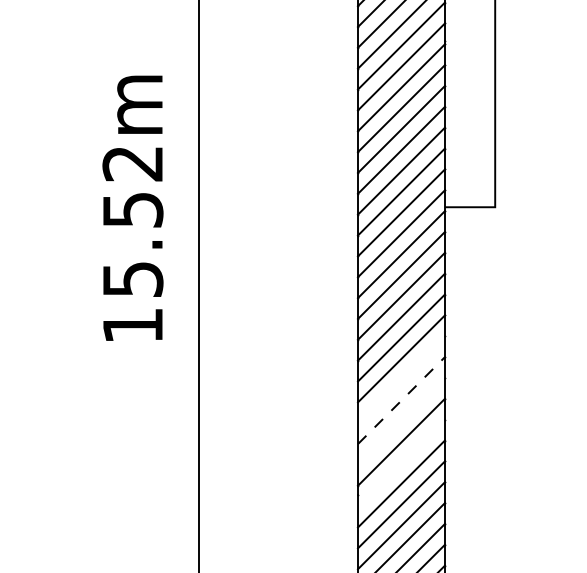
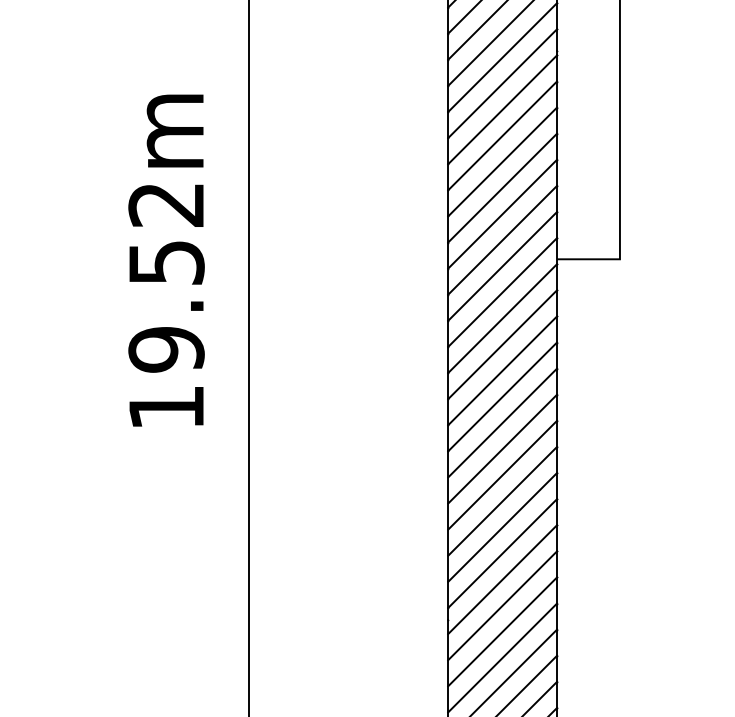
text: (132, 279) -> (166, 349), 15.52m -> 19.52m
line: (401, 379) -> (502, 474), added
line: (401, 400) -> (502, 501), dashed -> solid
line: (401, 421) -> (502, 527), added
line: (401, 463) -> (502, 579), added

